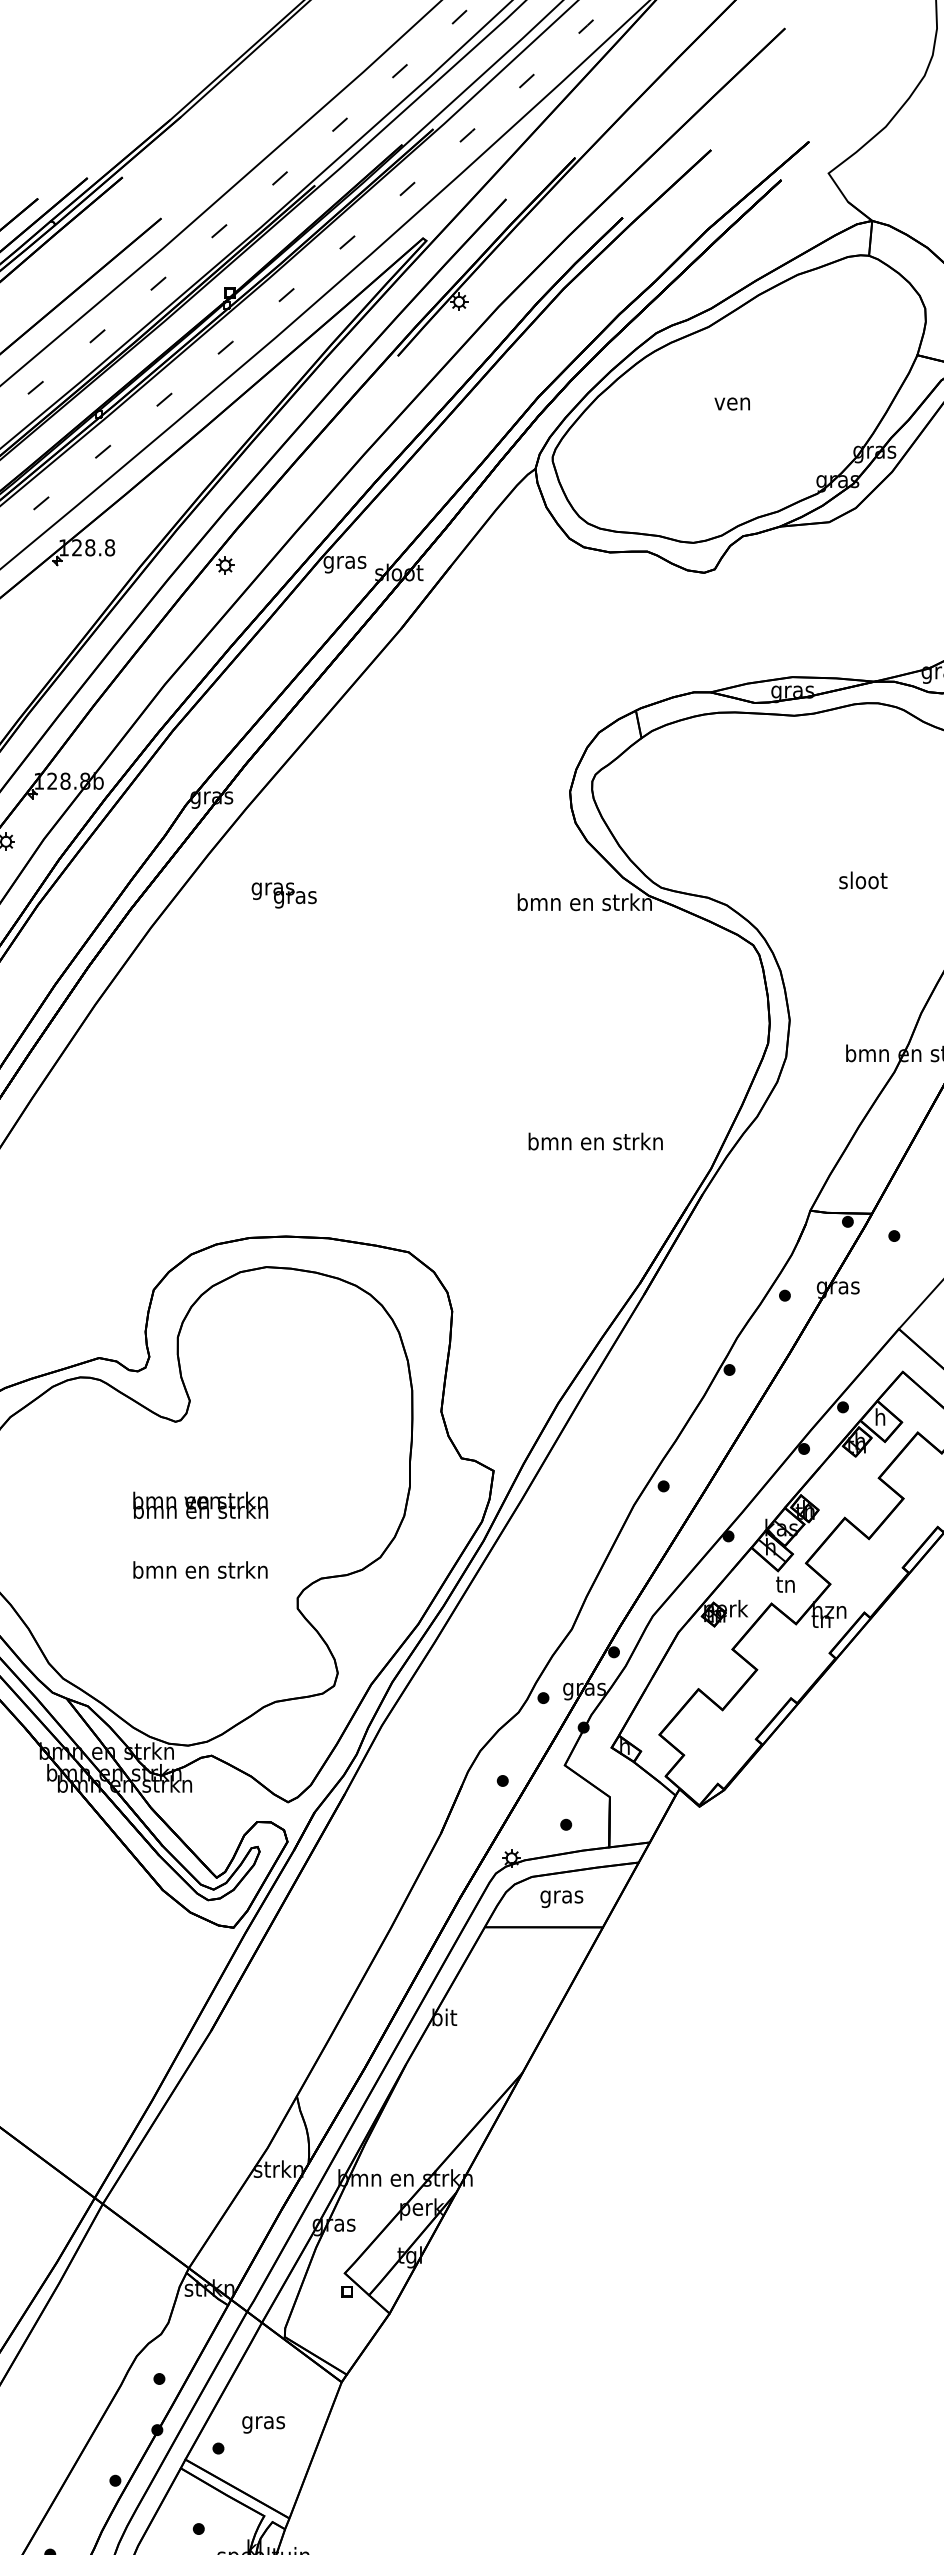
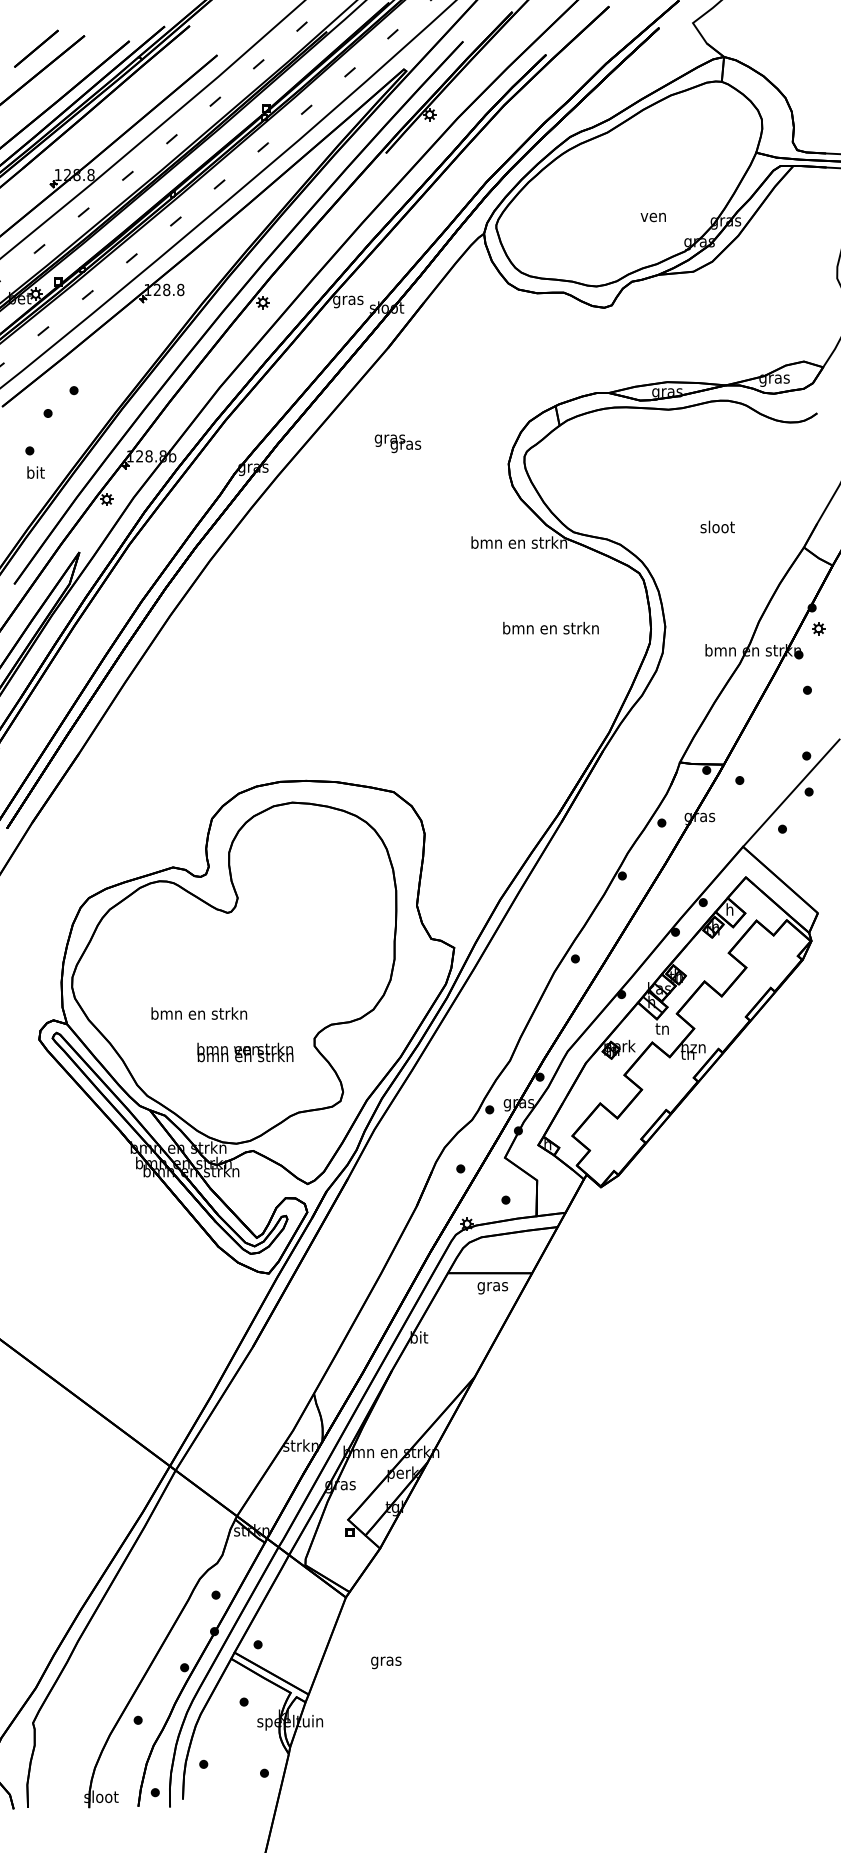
text: (731, 404) -> (652, 217), moved
text: (283, 895) -> (397, 443), moved
text: (595, 1140) -> (550, 627), moved
text: (200, 1505) -> (245, 1052), moved
text: (200, 1569) -> (199, 1013), moved
text: (561, 1899) -> (492, 1288), moved
text: (263, 2424) -> (386, 1662), moved

